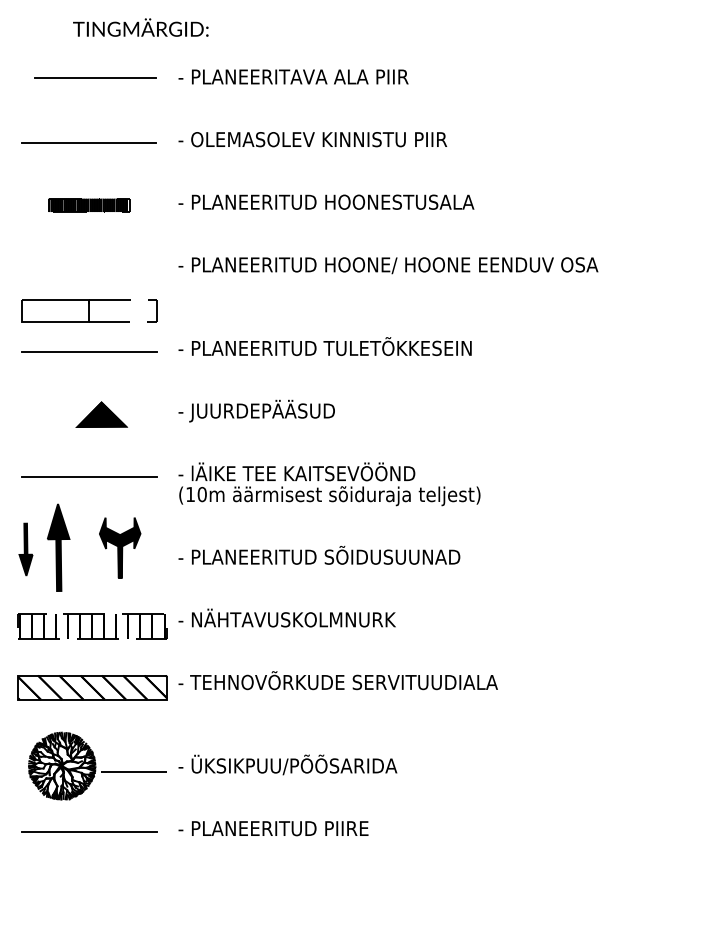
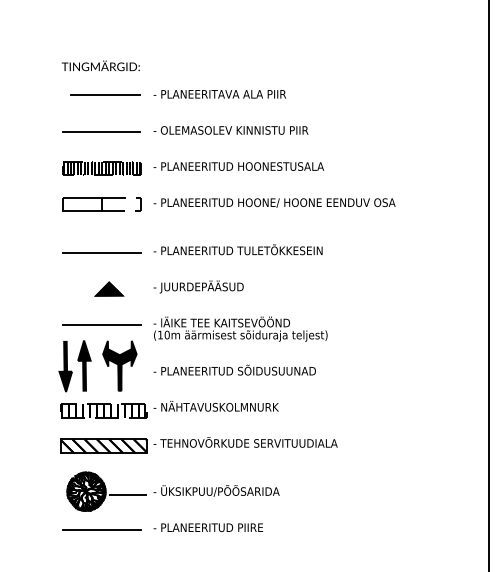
text: (140, 26) -> (100, 65), moved
part: (88, 205) -> (101, 168), size x1.67
part: (88, 311) -> (101, 204), moved
part: (119, 547) -> (119, 365), size x1.43
part: (25, 549) -> (65, 366), size x1.67

